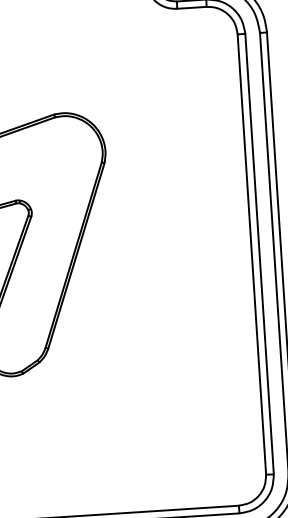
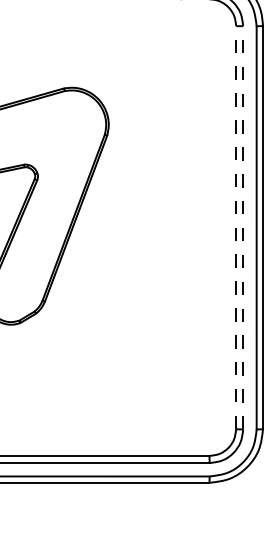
line: (259, 253) -> (243, 227), solid -> dashed
line: (252, 254) -> (236, 227), solid -> dashed

